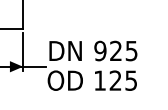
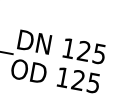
text: (100, 50) -> (68, 47), 925 -> 125

